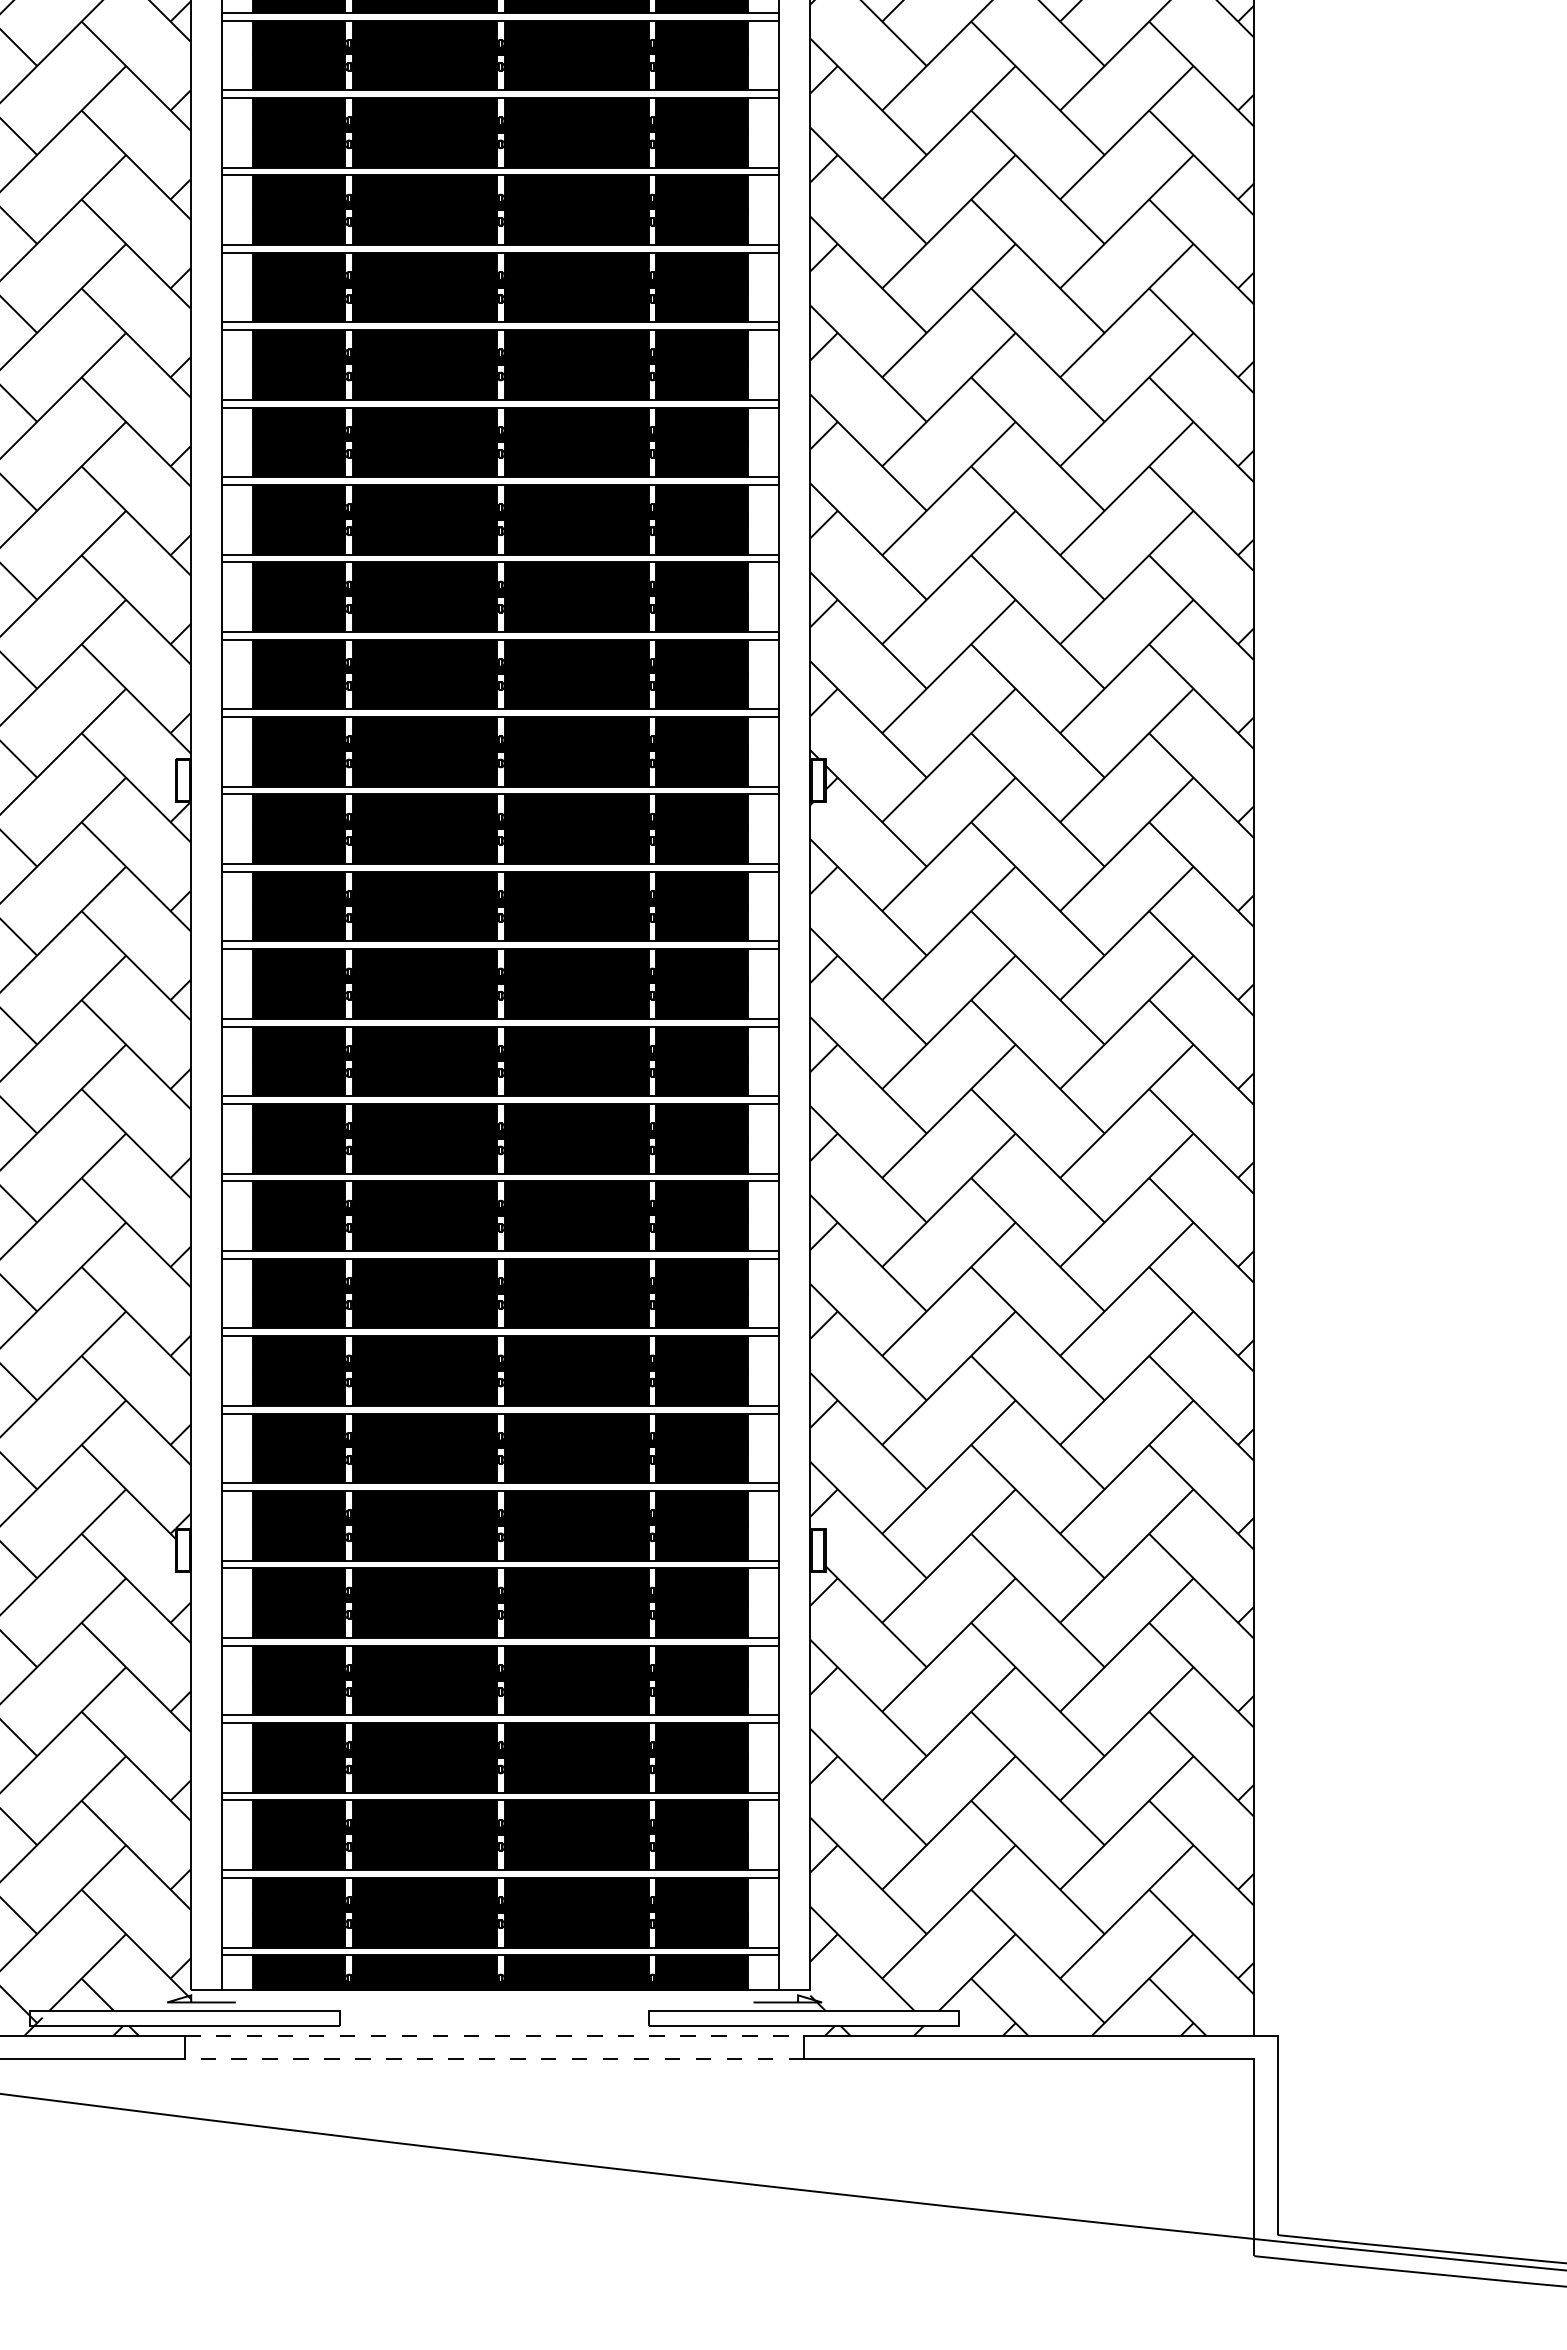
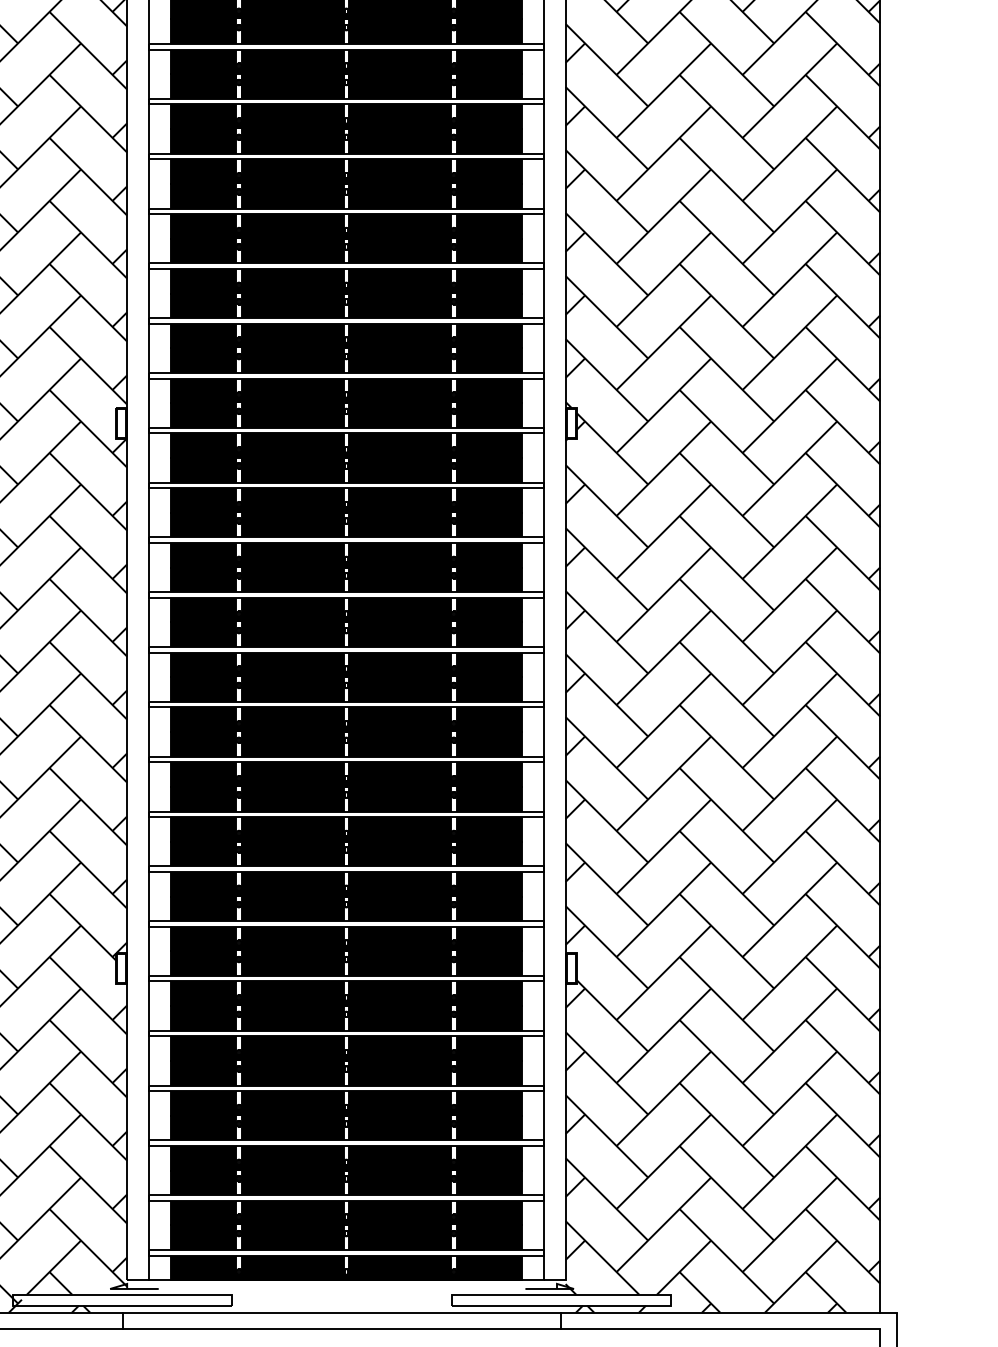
line: (494, 2036) -> (341, 1313), dashed -> solid
line: (494, 2059) -> (341, 1329), dashed -> solid

